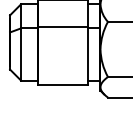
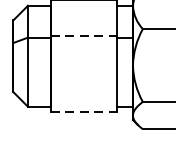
line: (63, 26) -> (84, 35), solid -> dashed
line: (63, 84) -> (84, 111), solid -> dashed

